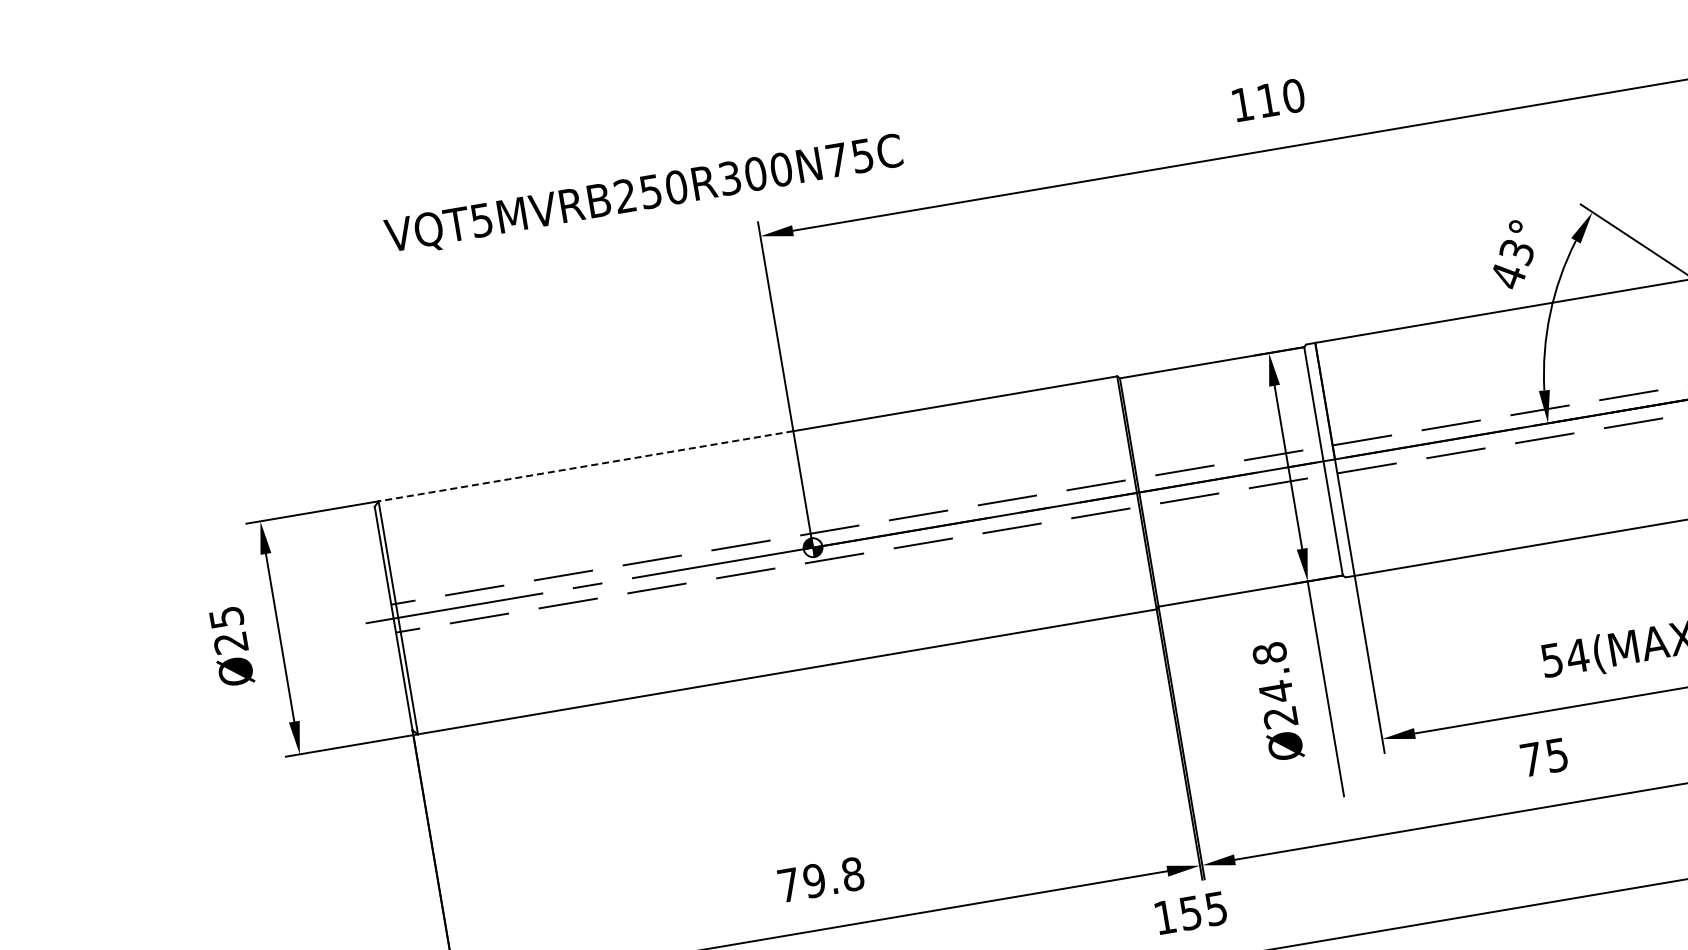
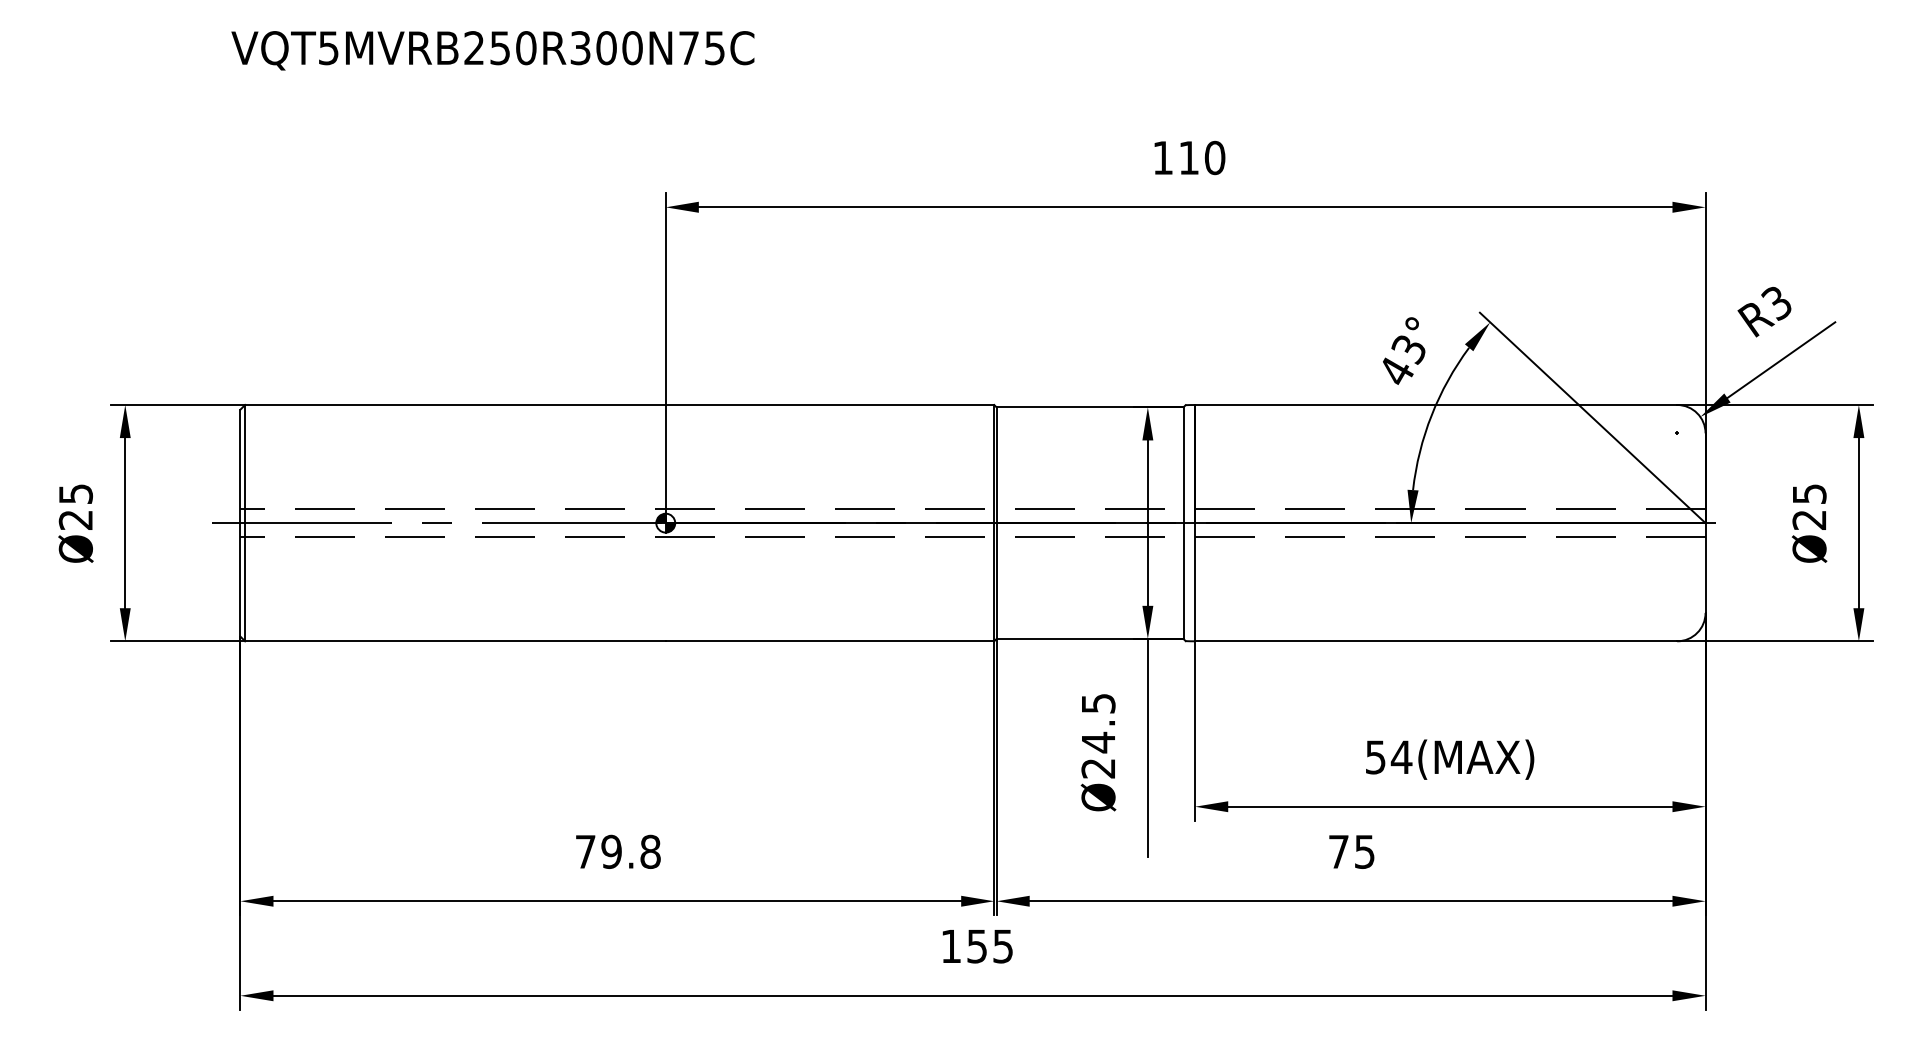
text: (643, 195) -> (492, 50), moved
line: (584, 465) -> (454, 404), dashed -> solid
text: (1269, 653) -> (1098, 703), Ø24.8 -> Ø24.5

